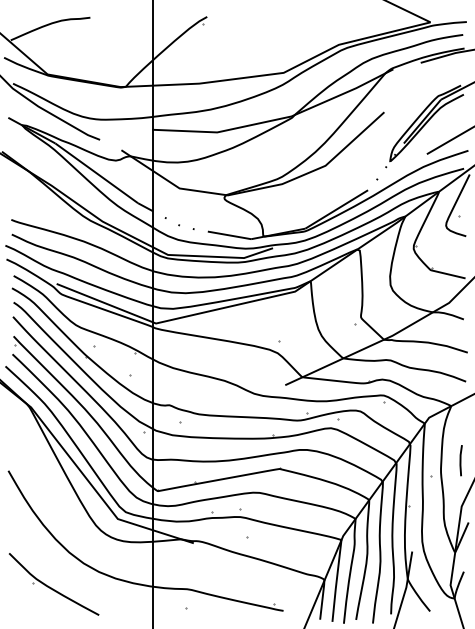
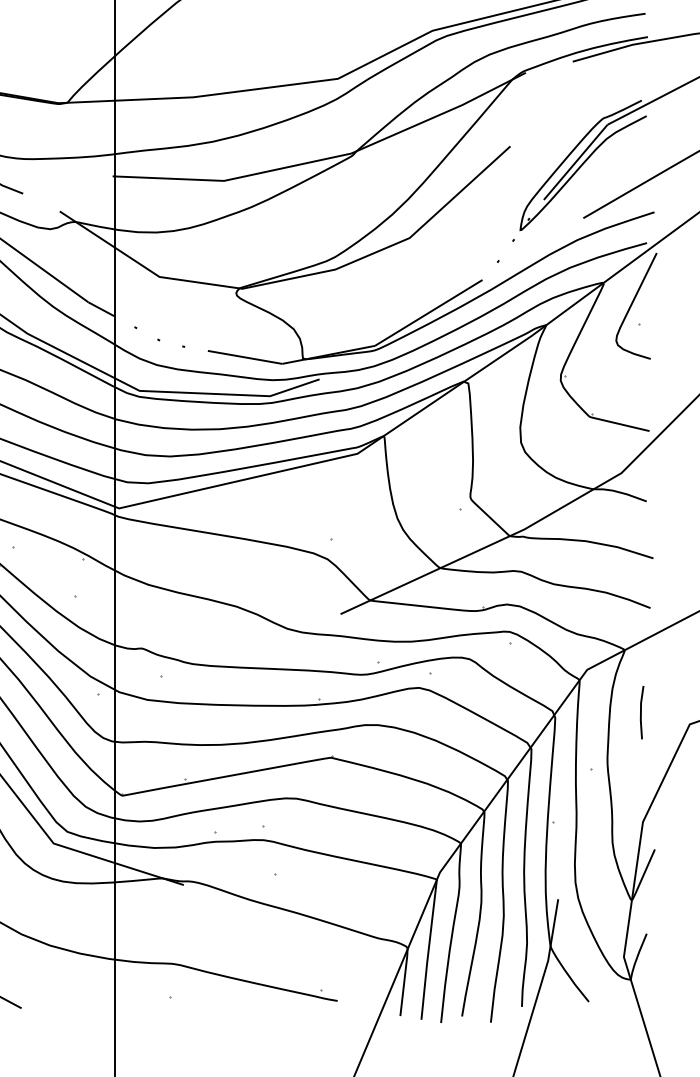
line: (460, 460) -> (640, 712), moved

